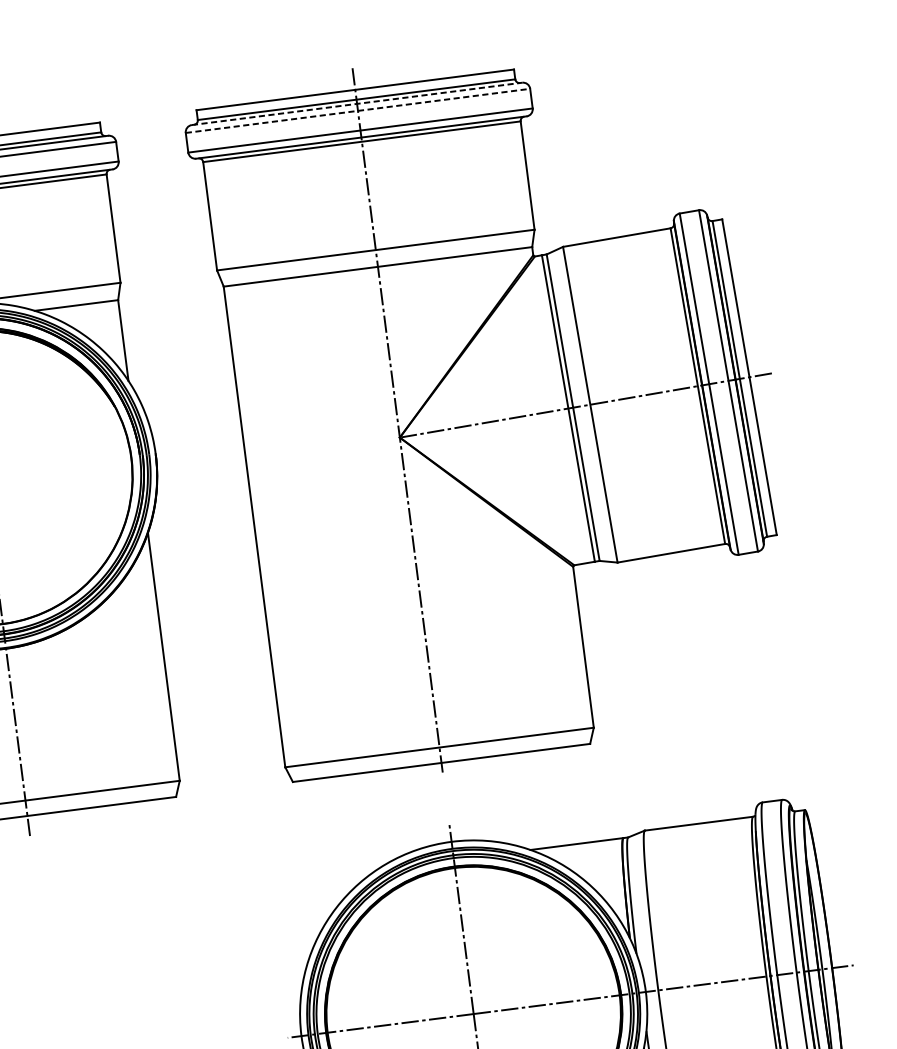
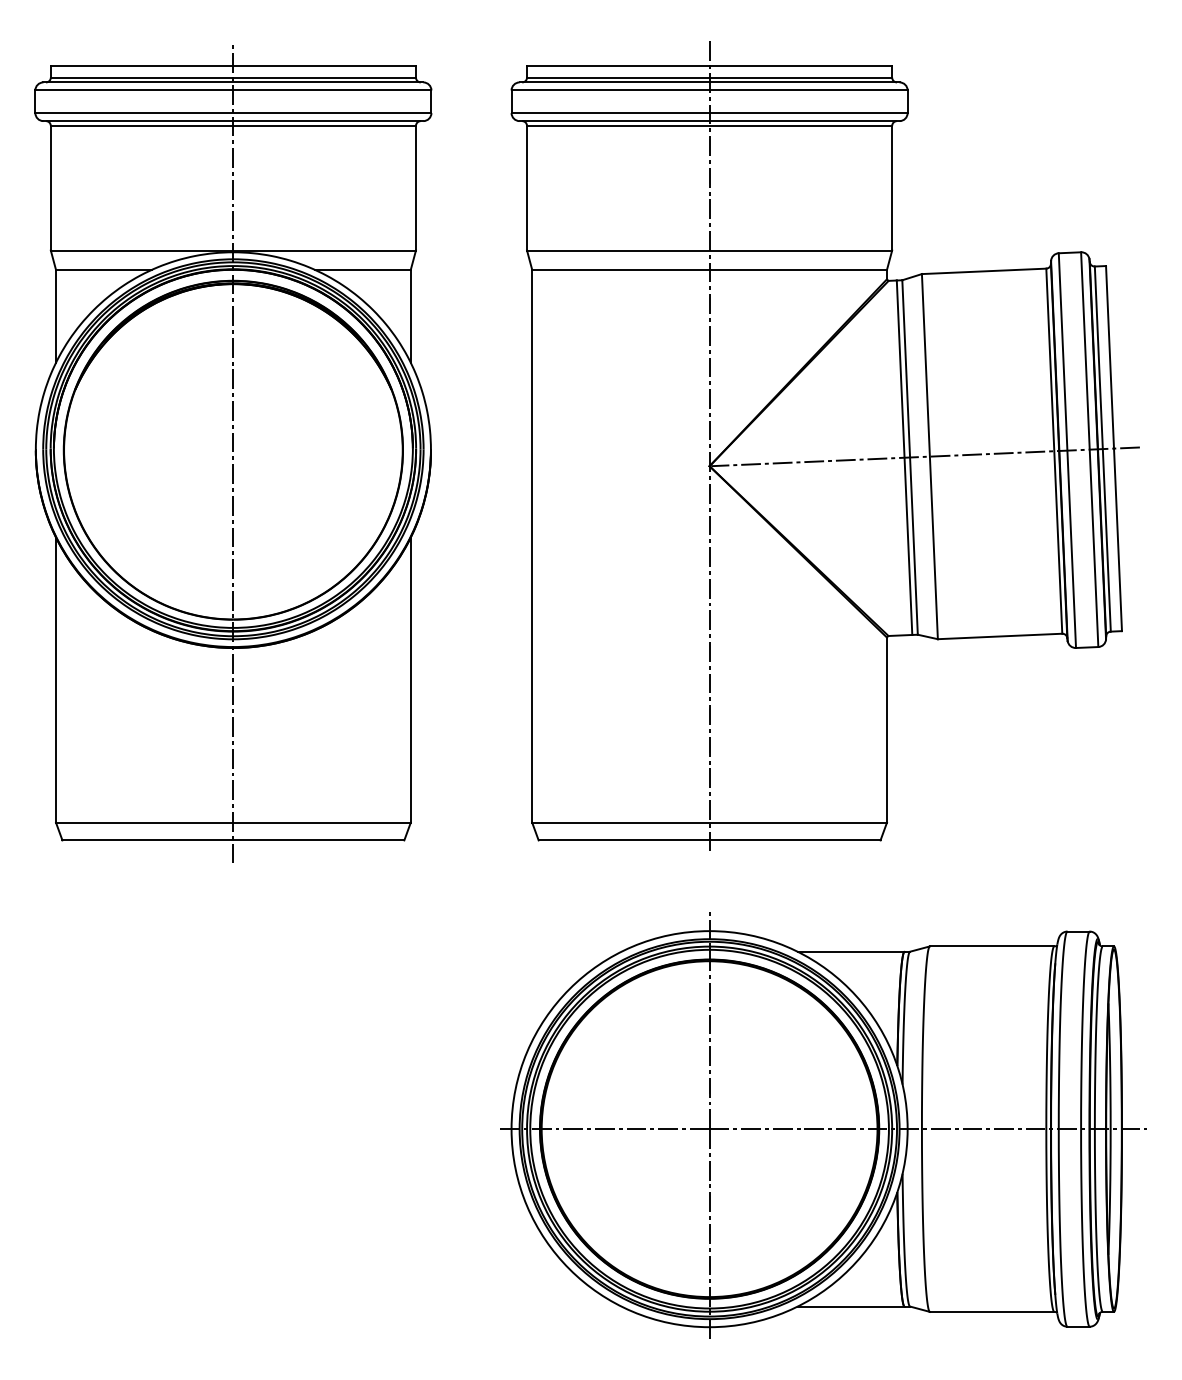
line: (357, 103) -> (709, 82), dashed -> solid
line: (358, 110) -> (710, 90), dashed -> solid

